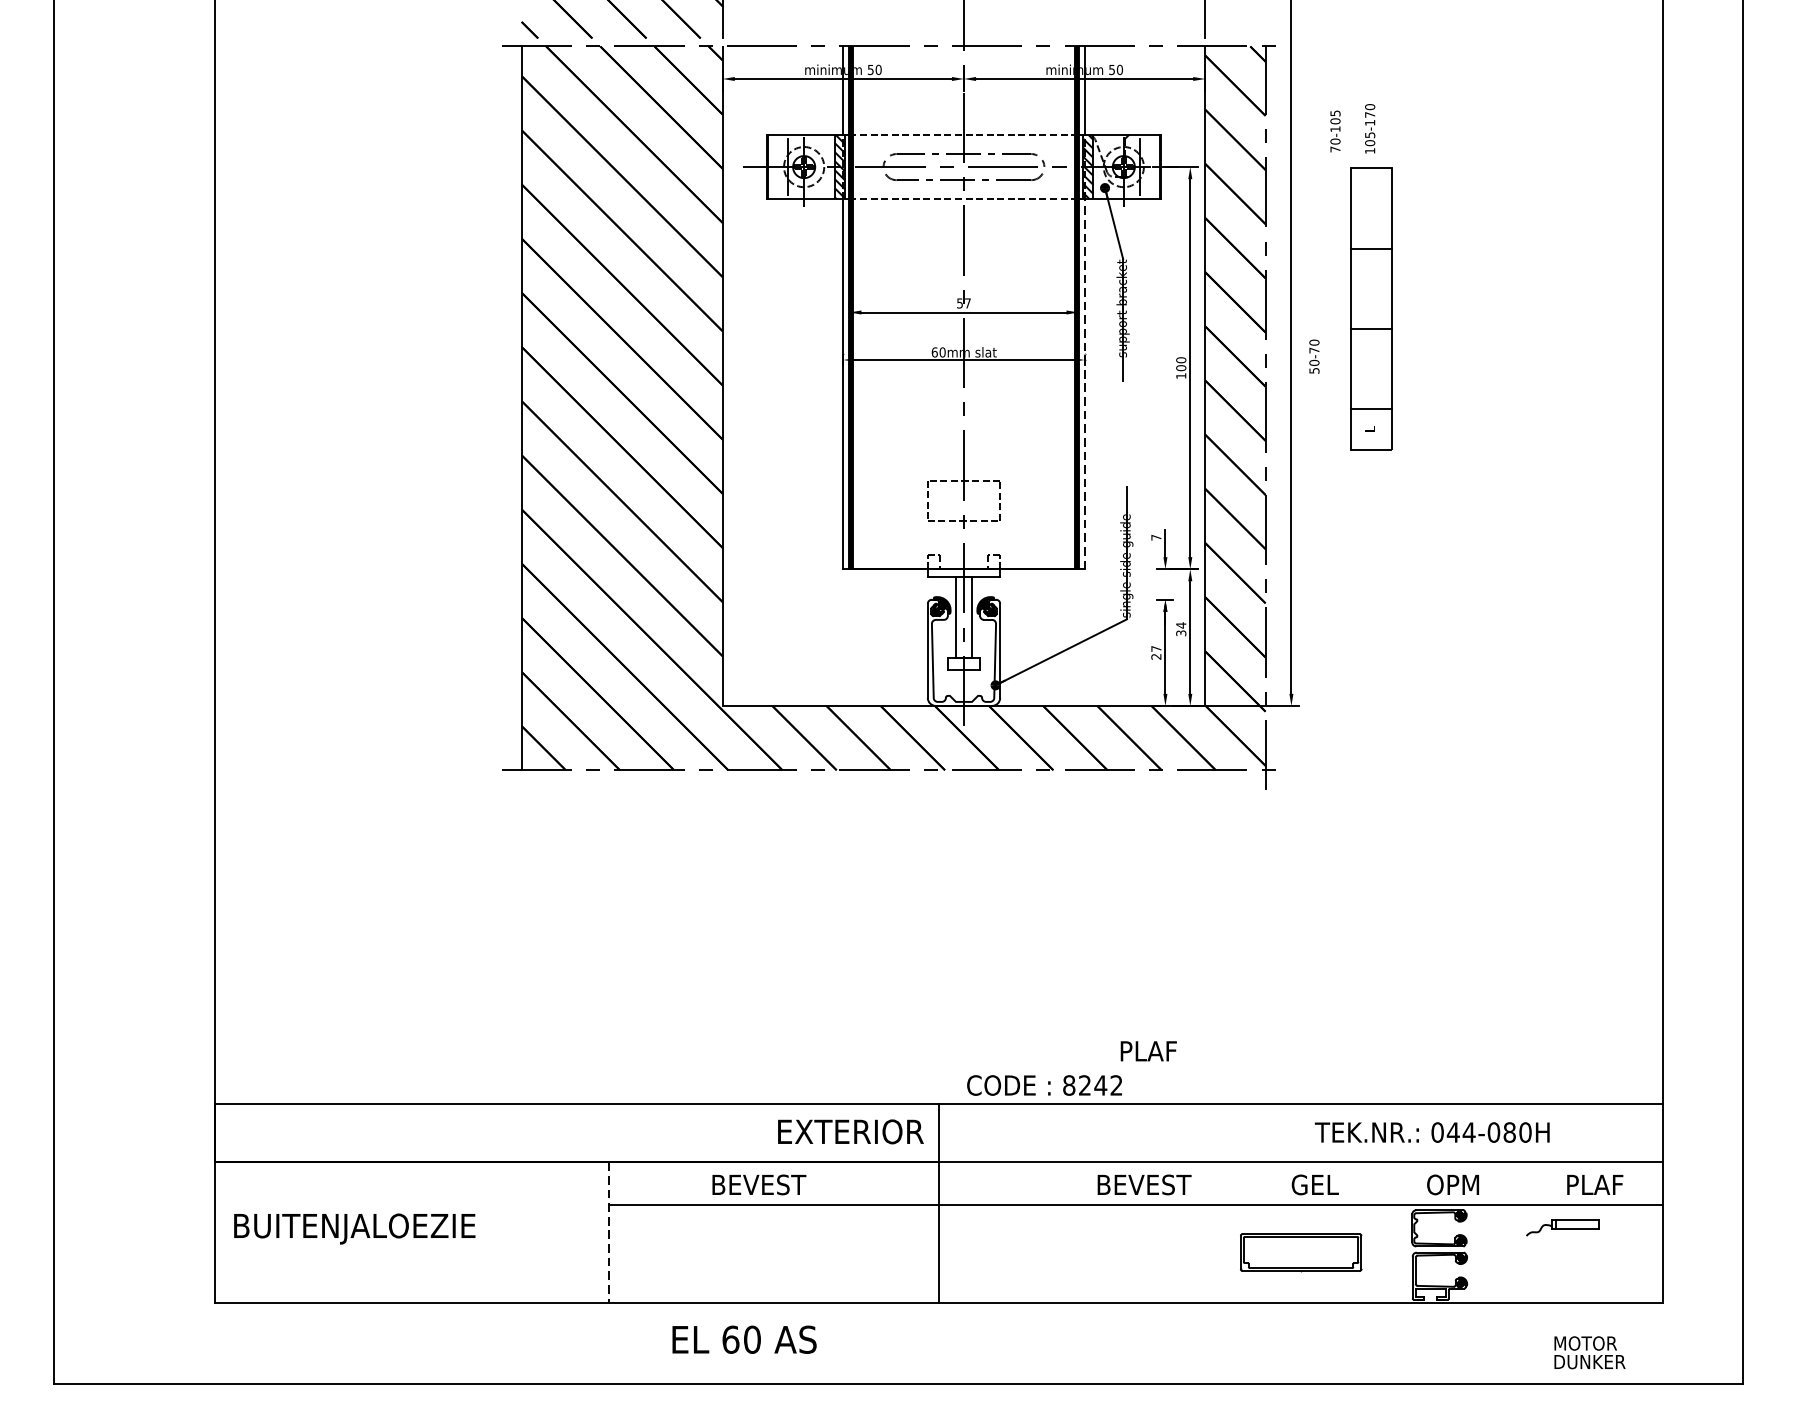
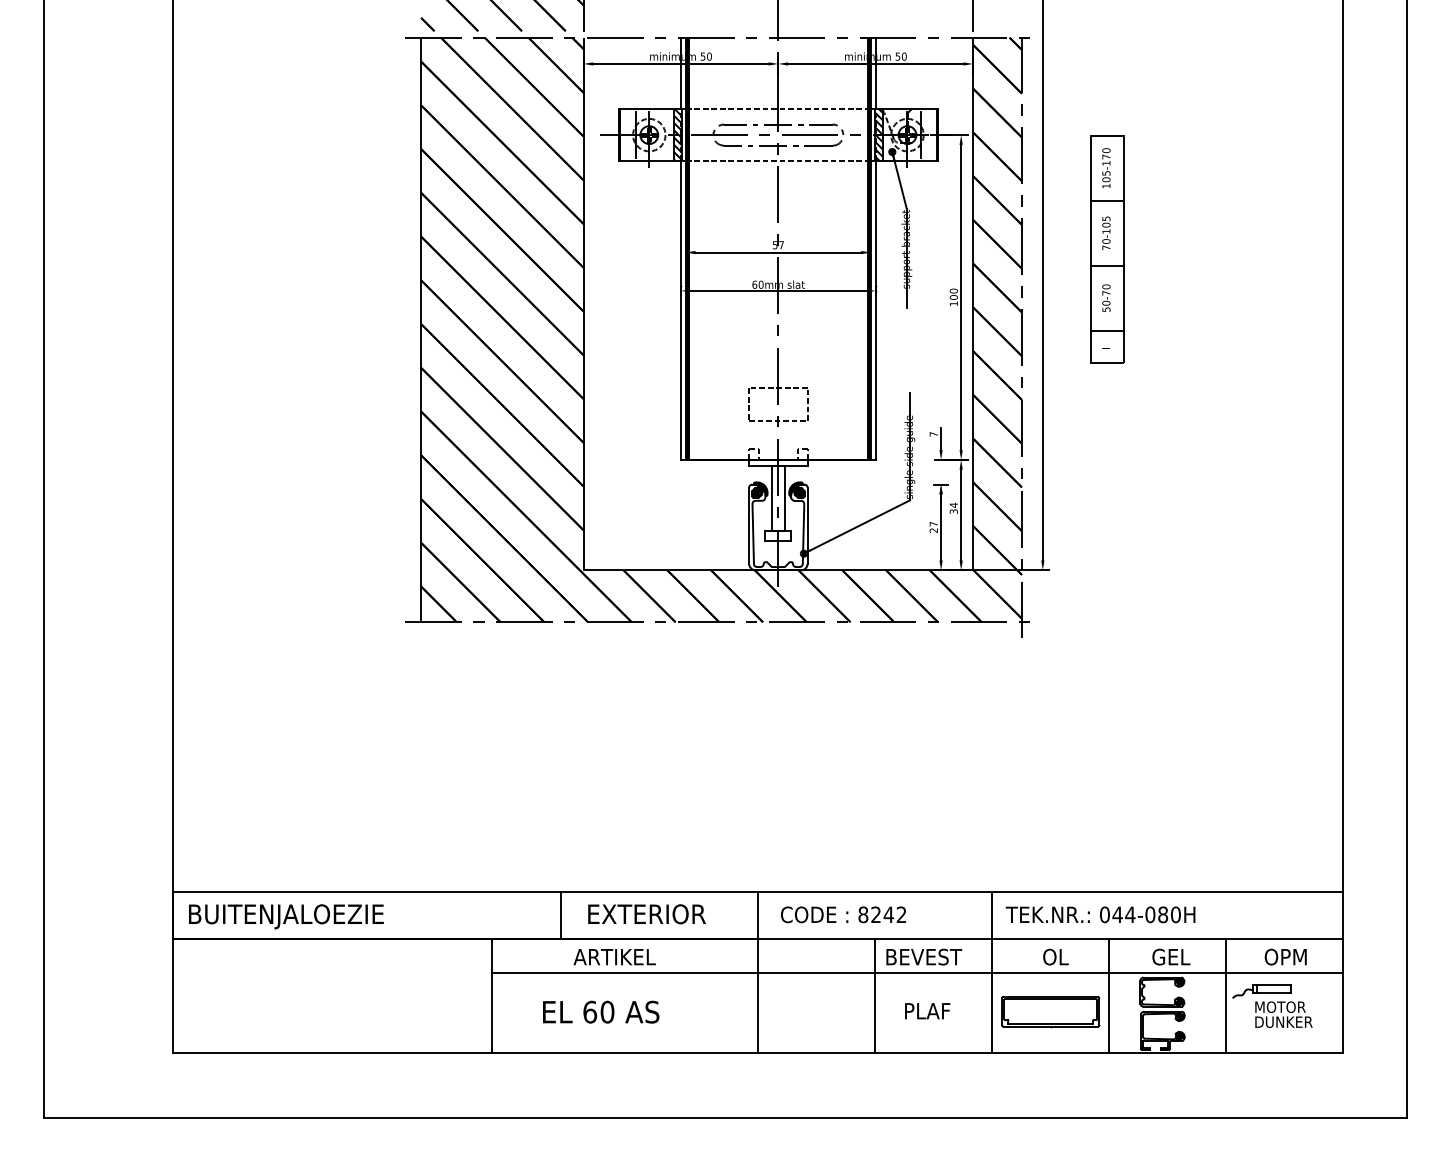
text: (1370, 129) -> (1106, 168), moved
text: (1335, 131) -> (1106, 233), moved
text: (1314, 355) -> (1106, 297), moved
line: (1084, 383) -> (875, 309), dashed -> solid
text: (1148, 1051) -> (927, 1011), moved
text: (1044, 1085) -> (843, 914), moved
line: (695, 1132) -> (561, 914), added
text: (850, 1132) -> (646, 914), moved
text: (1432, 1132) -> (1100, 914), moved
text: (761, 1184) -> (614, 956), BEVEST -> ARTIKEL
text: (1318, 1184) -> (1064, 956), GEL -> OL
text: (1455, 1184) -> (1175, 956), OPM -> GEL
text: (1594, 1184) -> (1287, 956), PLAF -> OPM
line: (1227, 1202) -> (991, 971), added
text: (354, 1228) -> (286, 916), moved
line: (608, 1232) -> (491, 995), dashed -> solid
line: (1082, 1232) -> (874, 995), added
line: (1372, 1232) -> (1108, 995), added
line: (1517, 1232) -> (1225, 995), added
text: (744, 1338) -> (601, 1011), moved
text: (1589, 1352) -> (1283, 1014), moved

